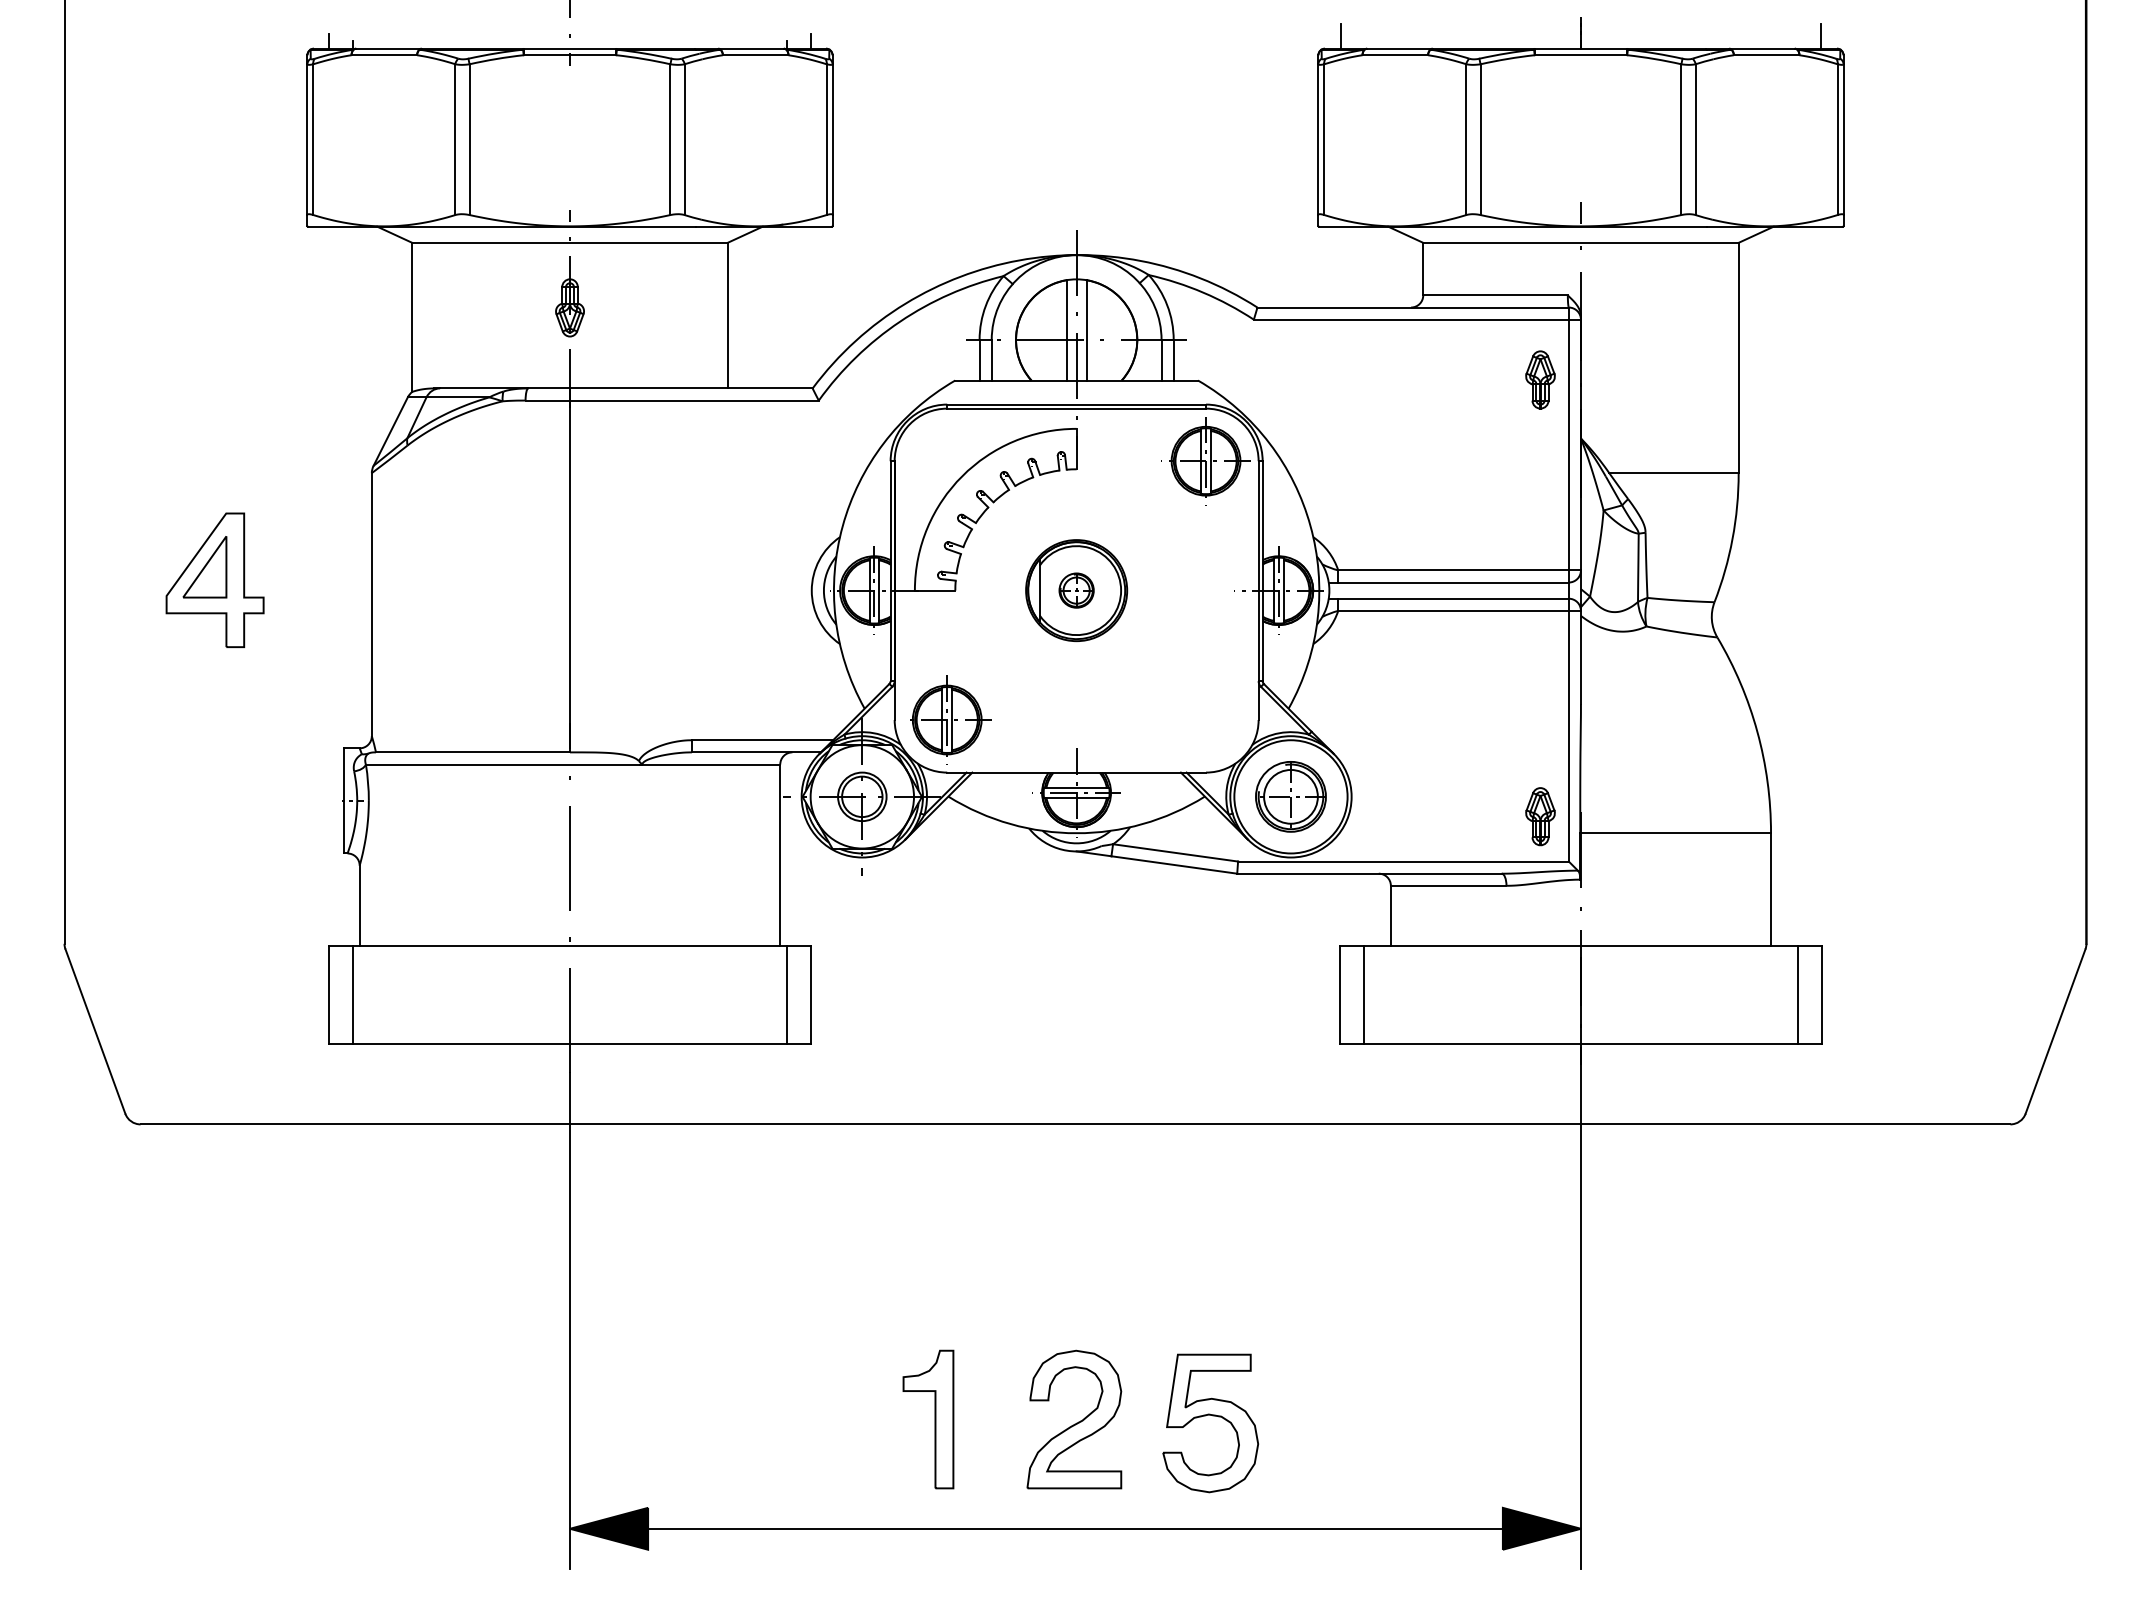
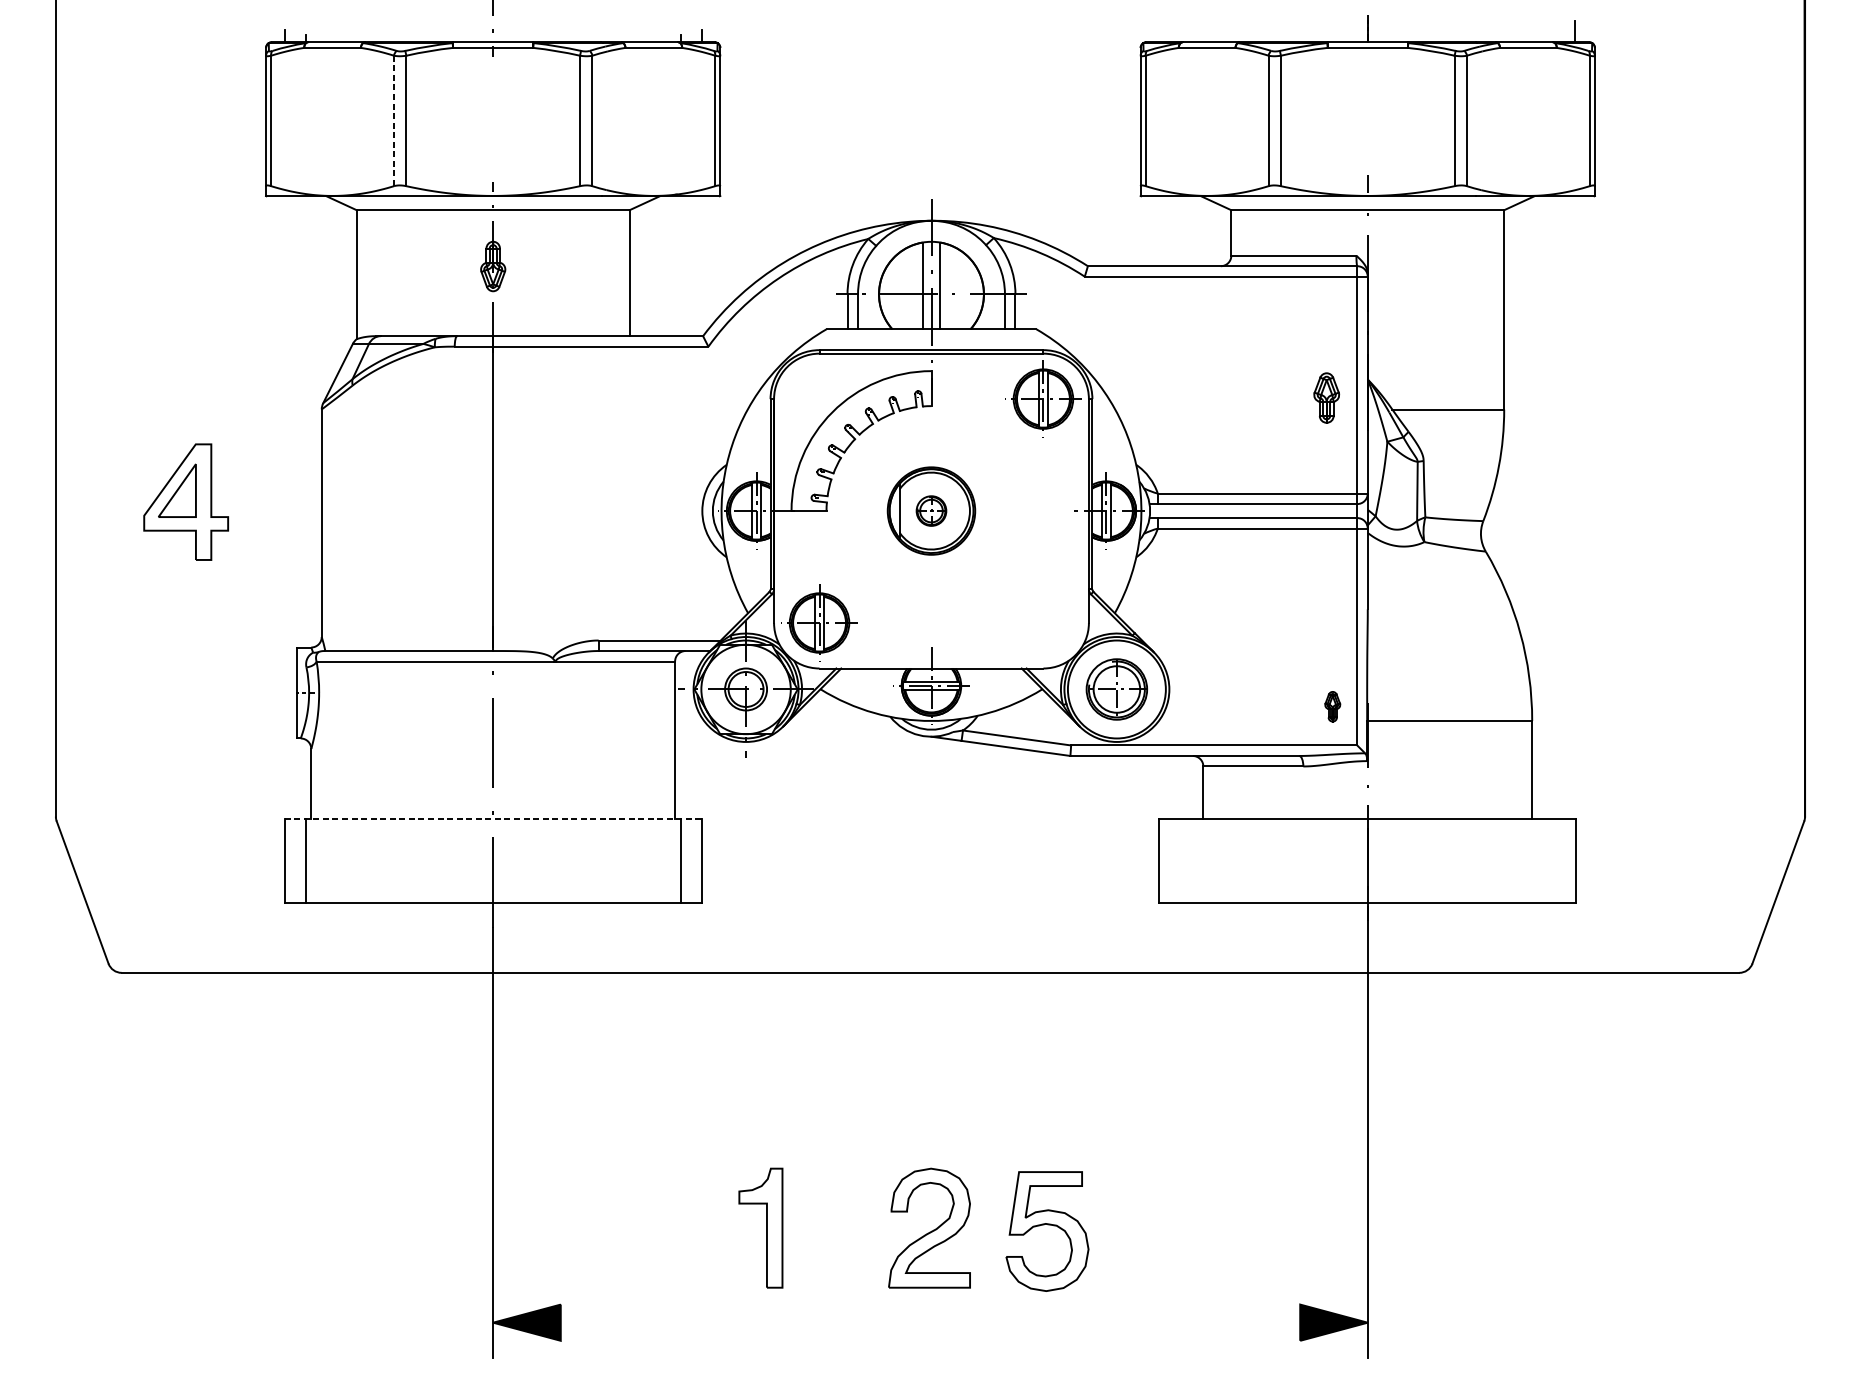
line: (1341, 36) -> (1160, 31), removed
line: (455, 140) -> (394, 121), solid -> dashed
part: (1540, 379) -> (1326, 397), moved
part: (1540, 816) -> (1332, 706), size x0.6
line: (570, 946) -> (493, 818), solid -> dashed
line: (1364, 994) -> (1180, 860), removed
line: (1797, 994) -> (1555, 860), removed
part: (928, 1419) -> (760, 1228), moved
line: (1075, 1528) -> (930, 1322), removed

